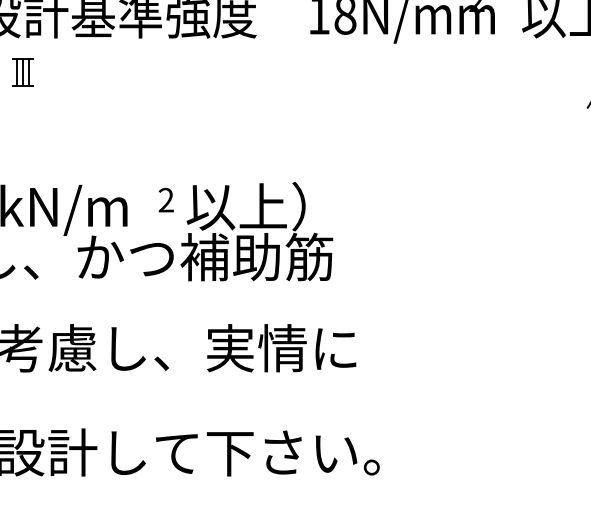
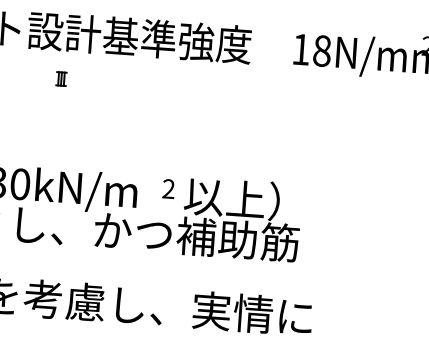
part: (22, 72) -> (61, 78), size x0.6

